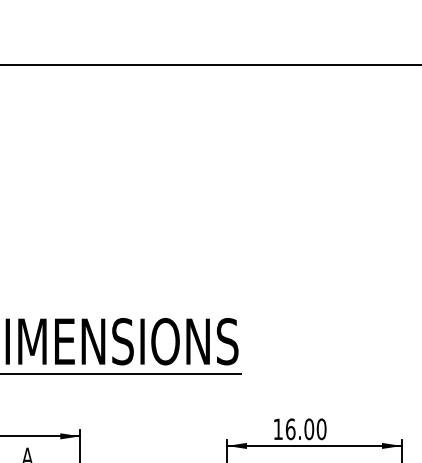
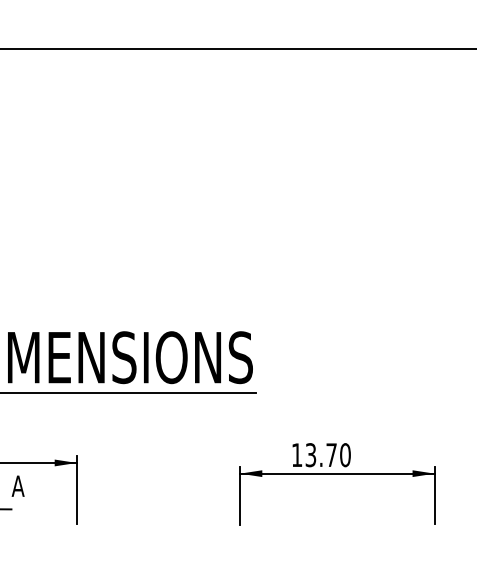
text: (300, 429) -> (321, 455), 16.00 -> 13.70

